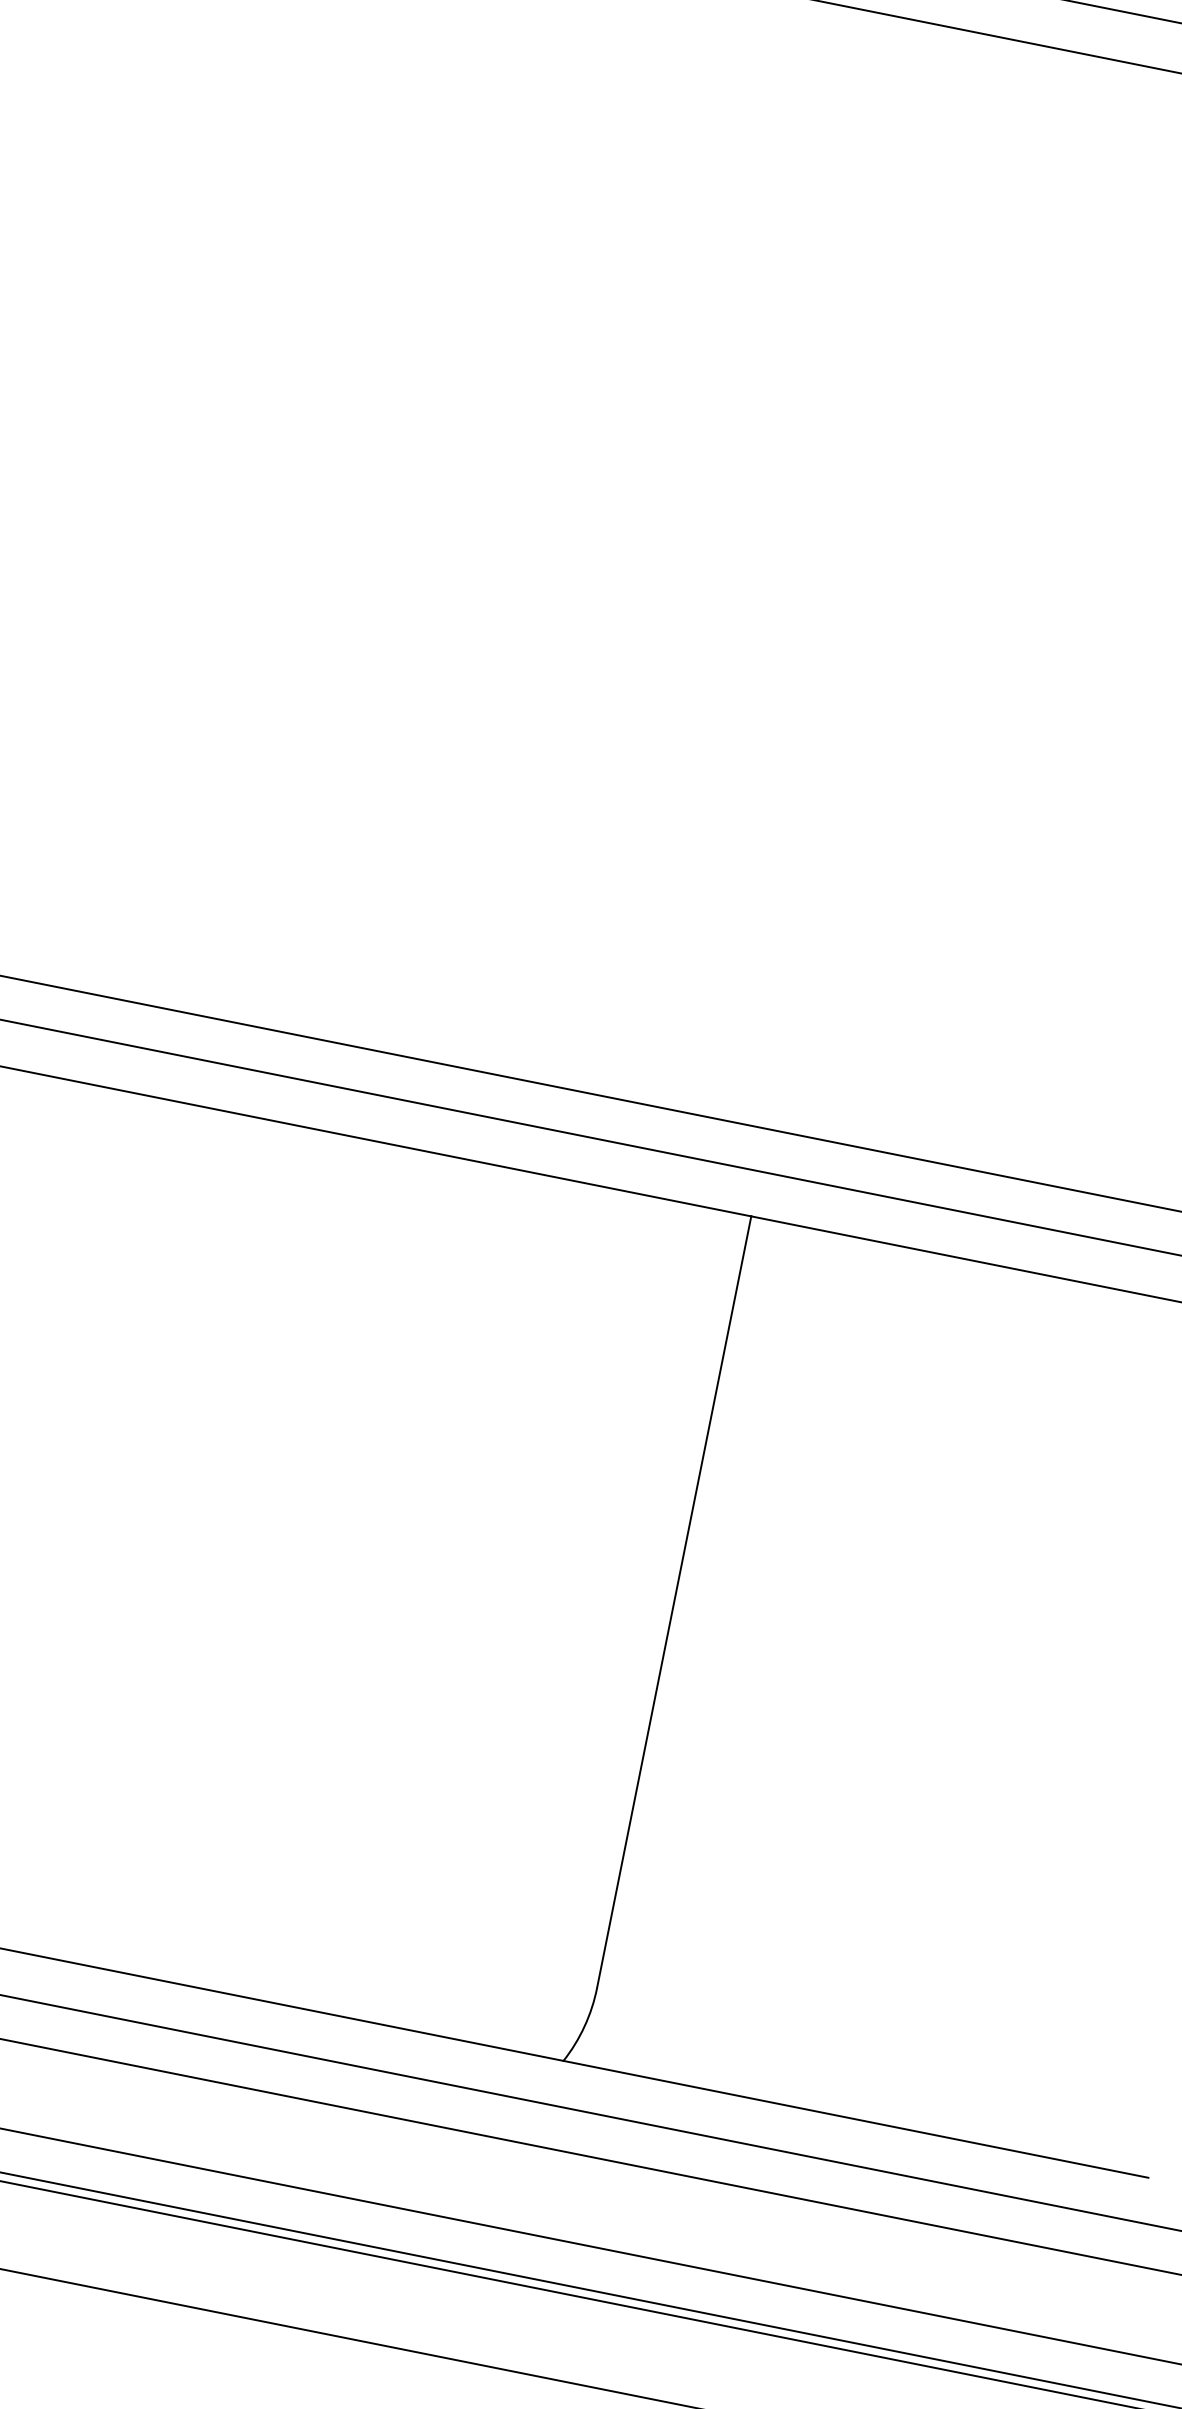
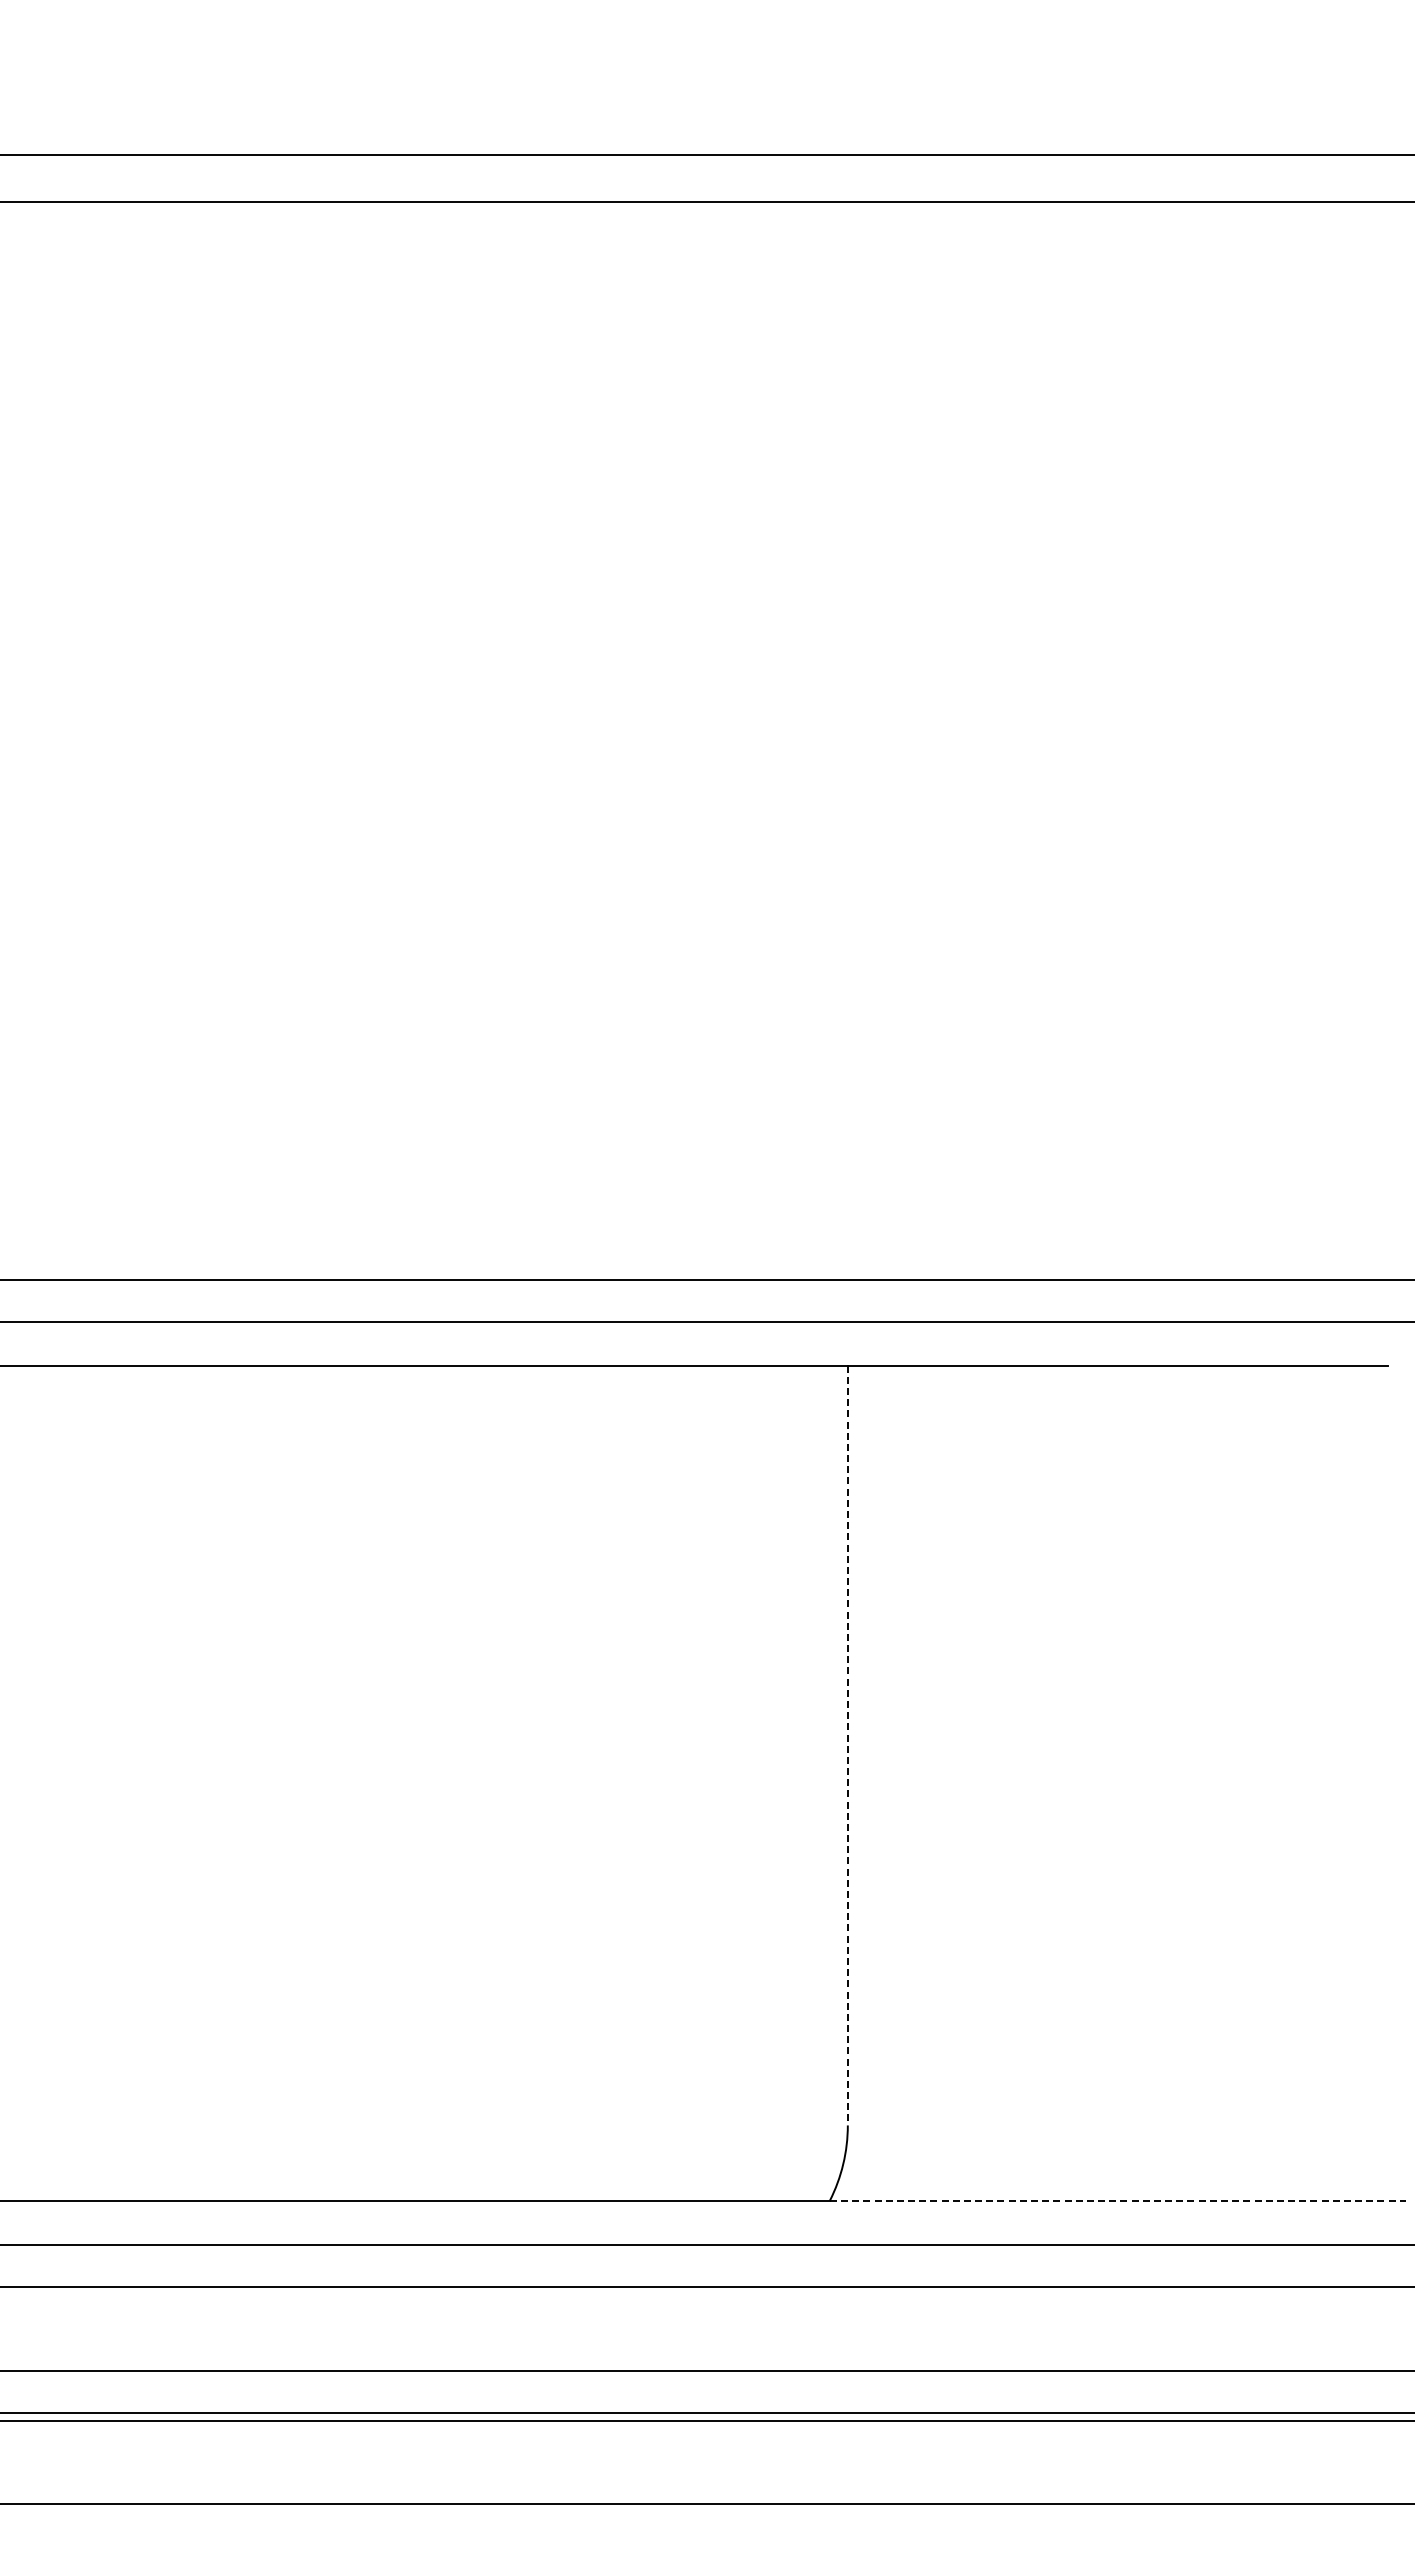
line: (673, 1602) -> (847, 1745), solid -> dashed
line: (855, 2118) -> (1117, 2200), solid -> dashed

